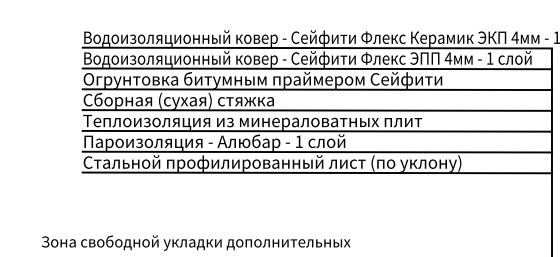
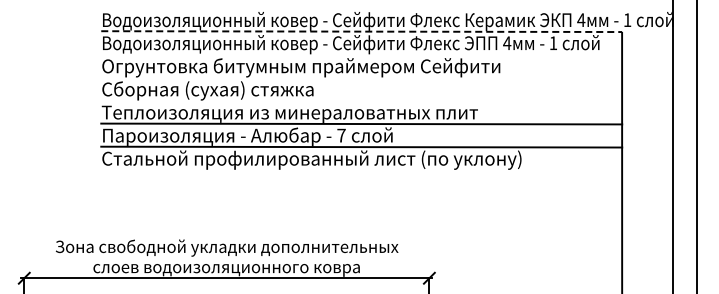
line: (318, 47) -> (362, 31), solid -> dashed
line: (317, 68) -> (361, 54), removed
line: (317, 89) -> (361, 77), removed
line: (317, 110) -> (361, 100), removed
text: (299, 141) -> (341, 135), 1 -> 7
line: (317, 172) -> (361, 169), removed

